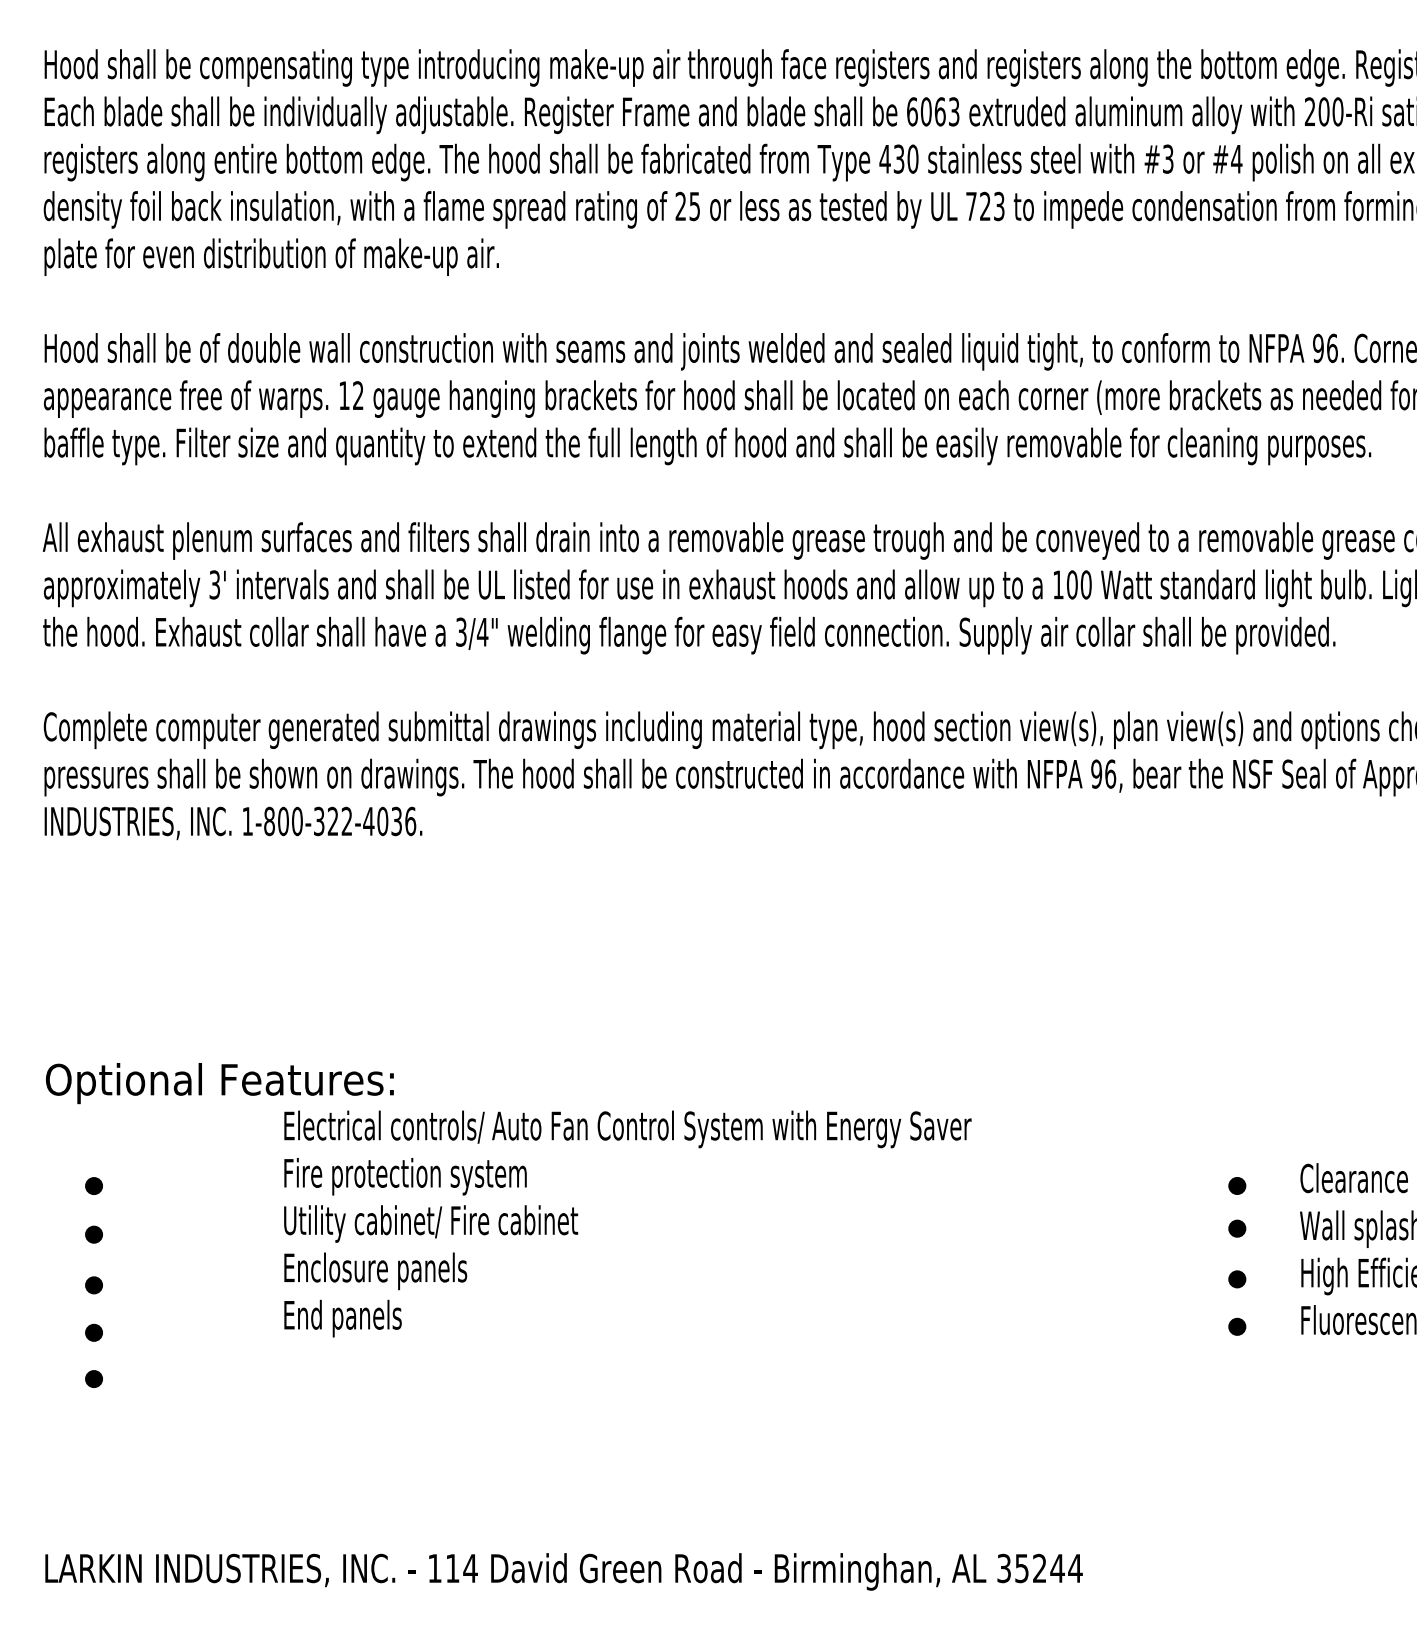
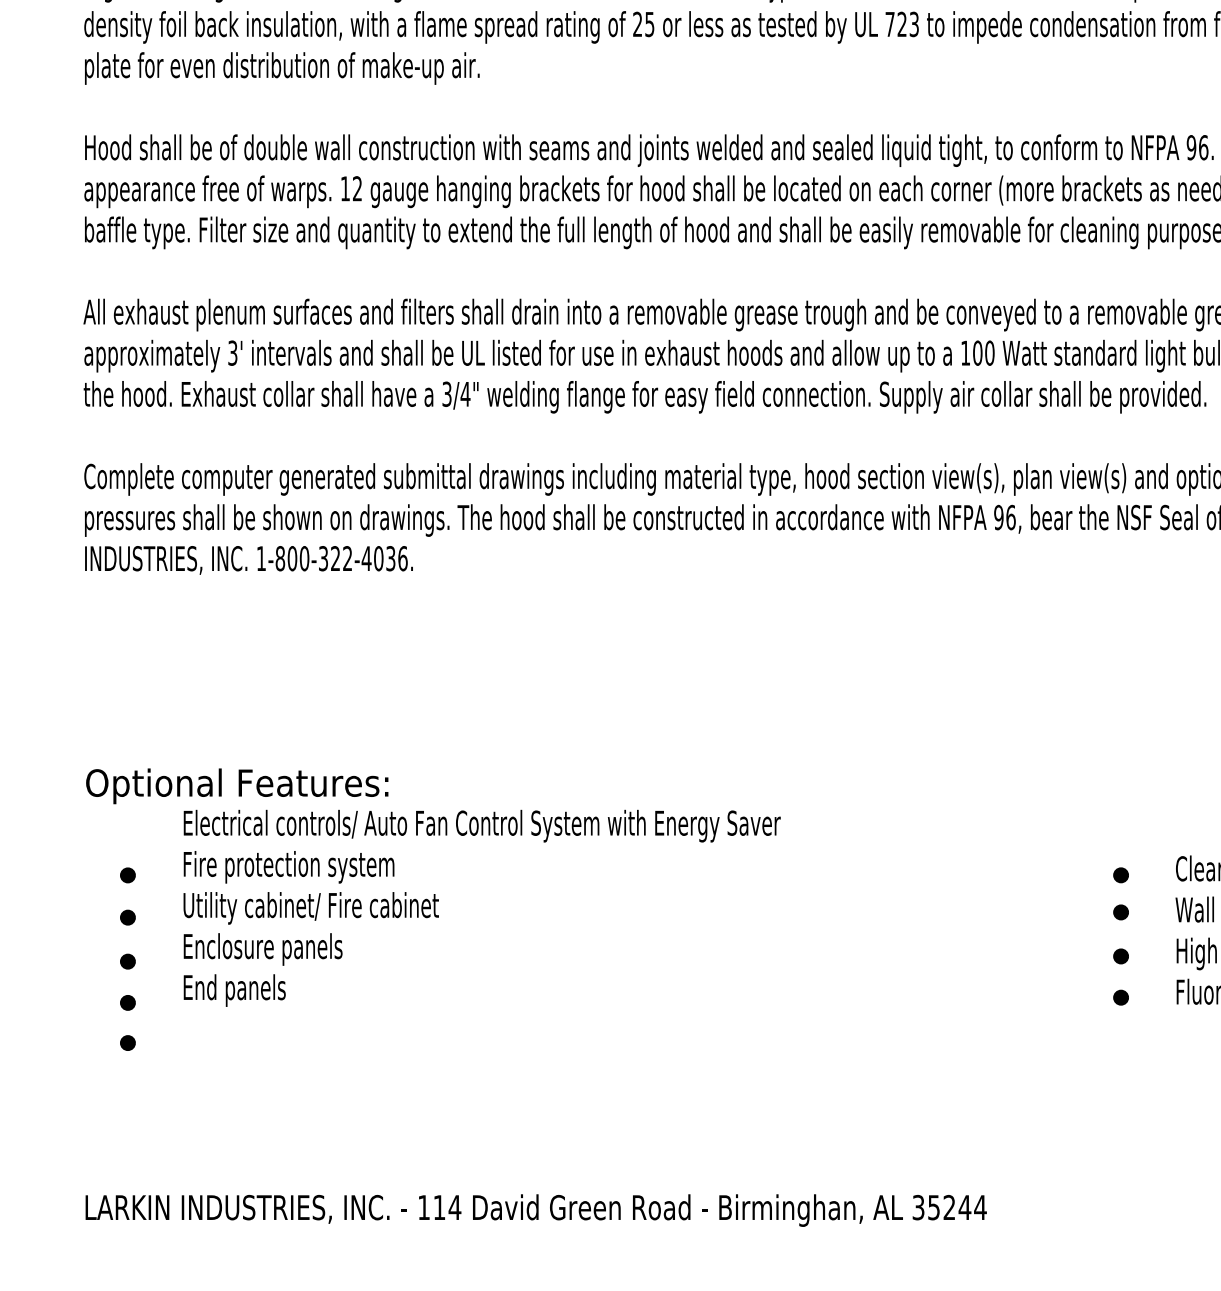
text: (627, 1223) -> (481, 907), moved

